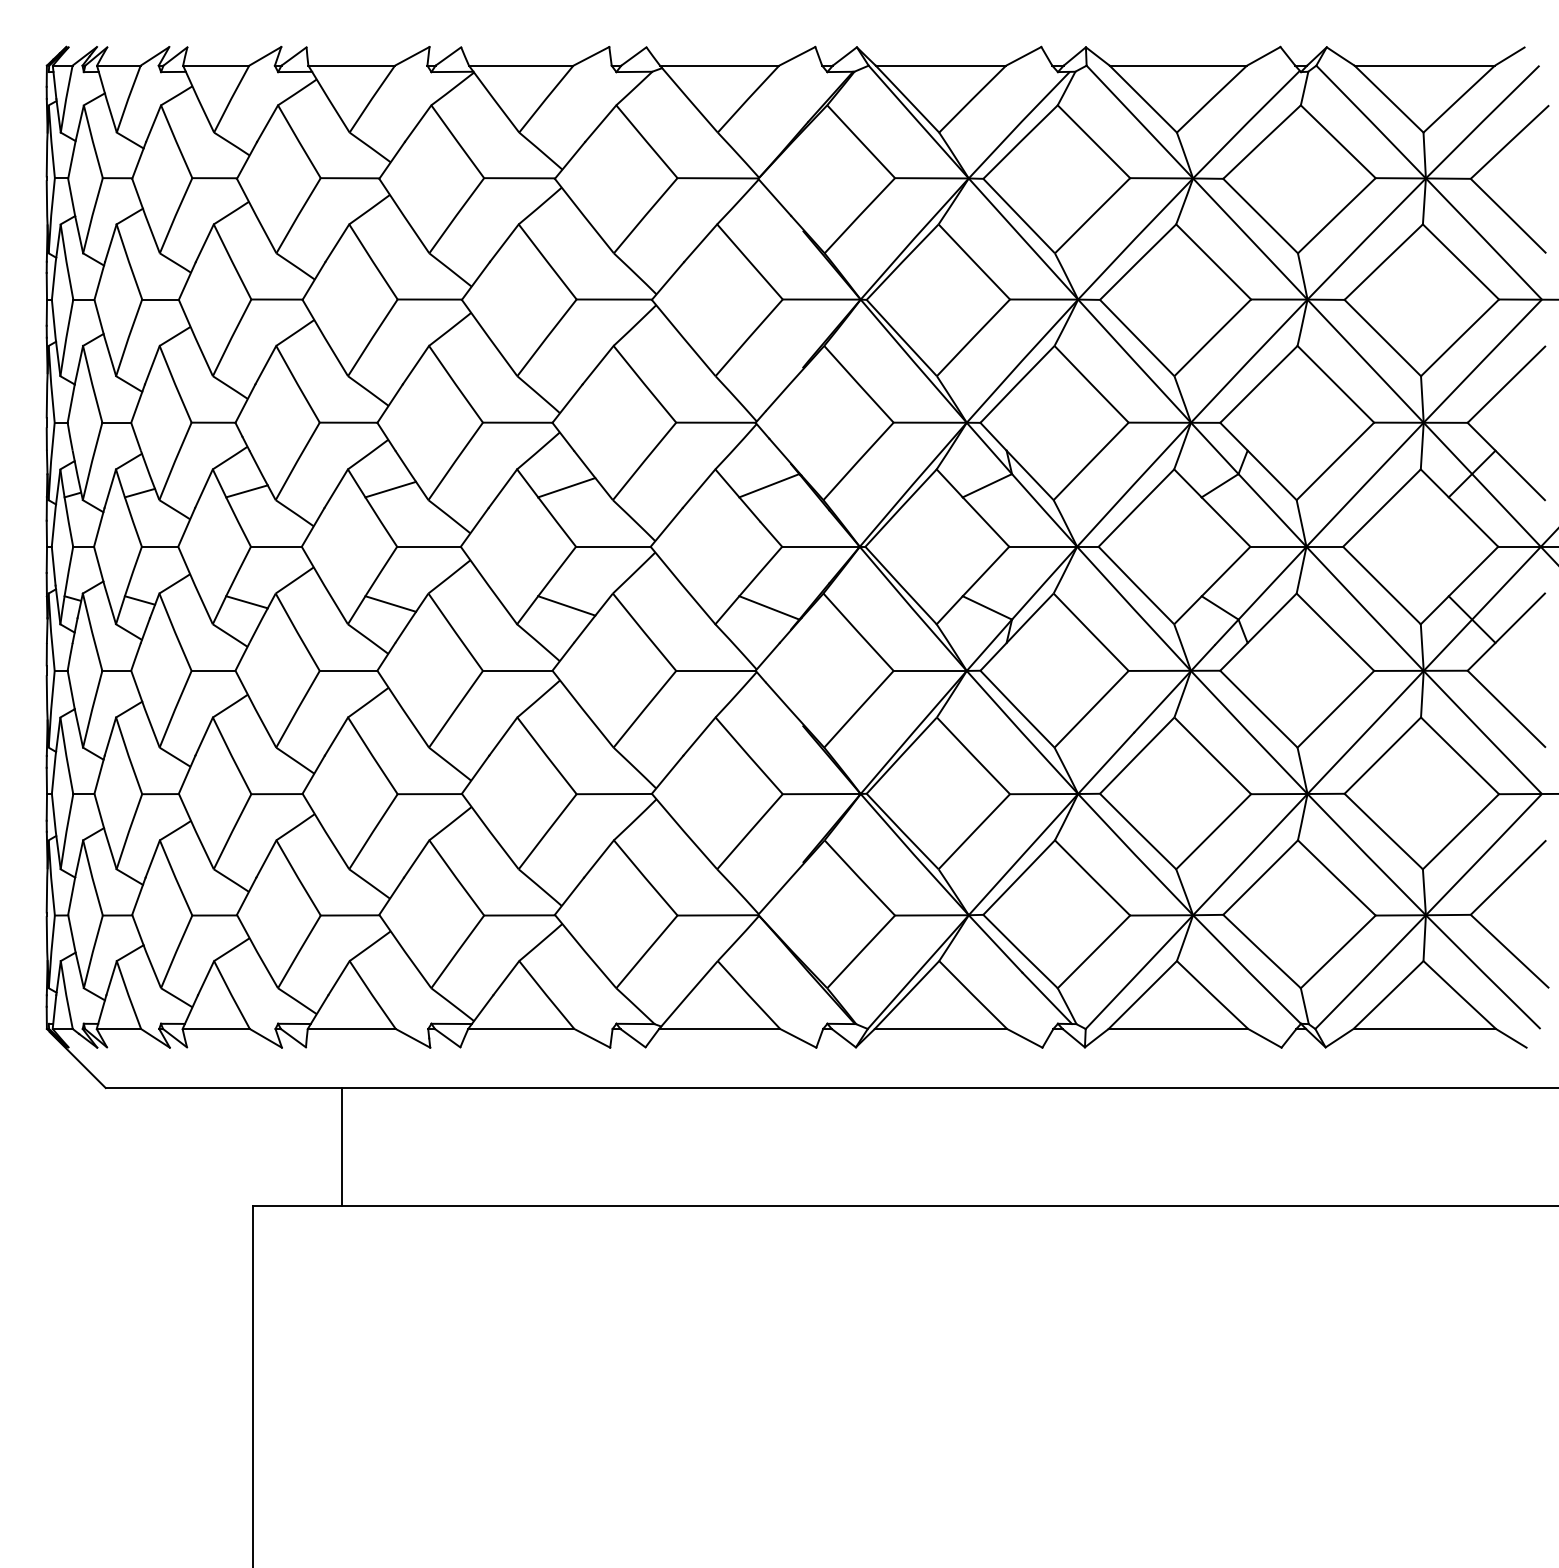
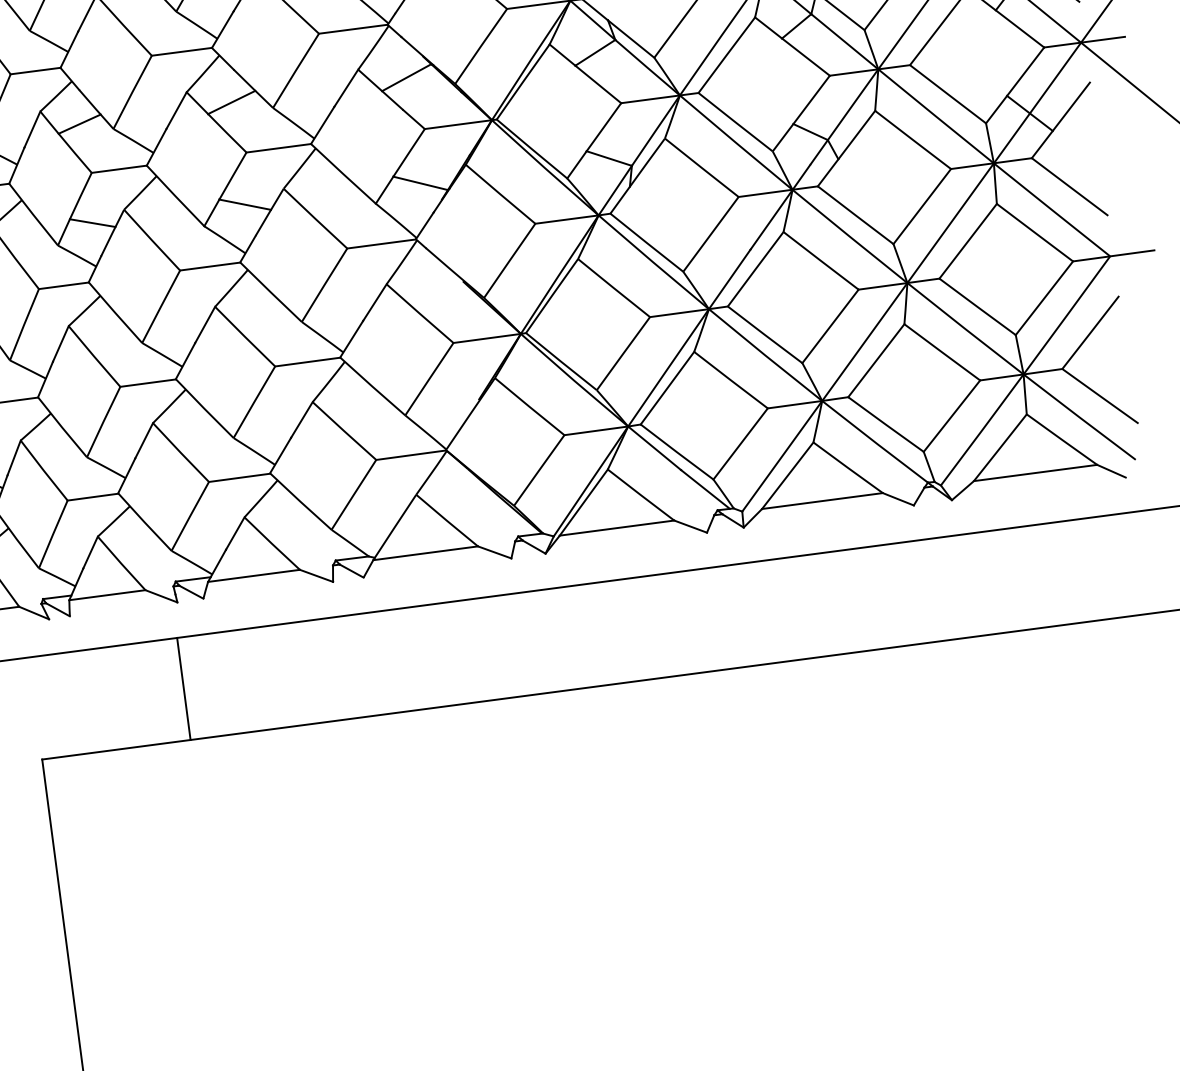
line: (341, 1146) -> (183, 688), moved

